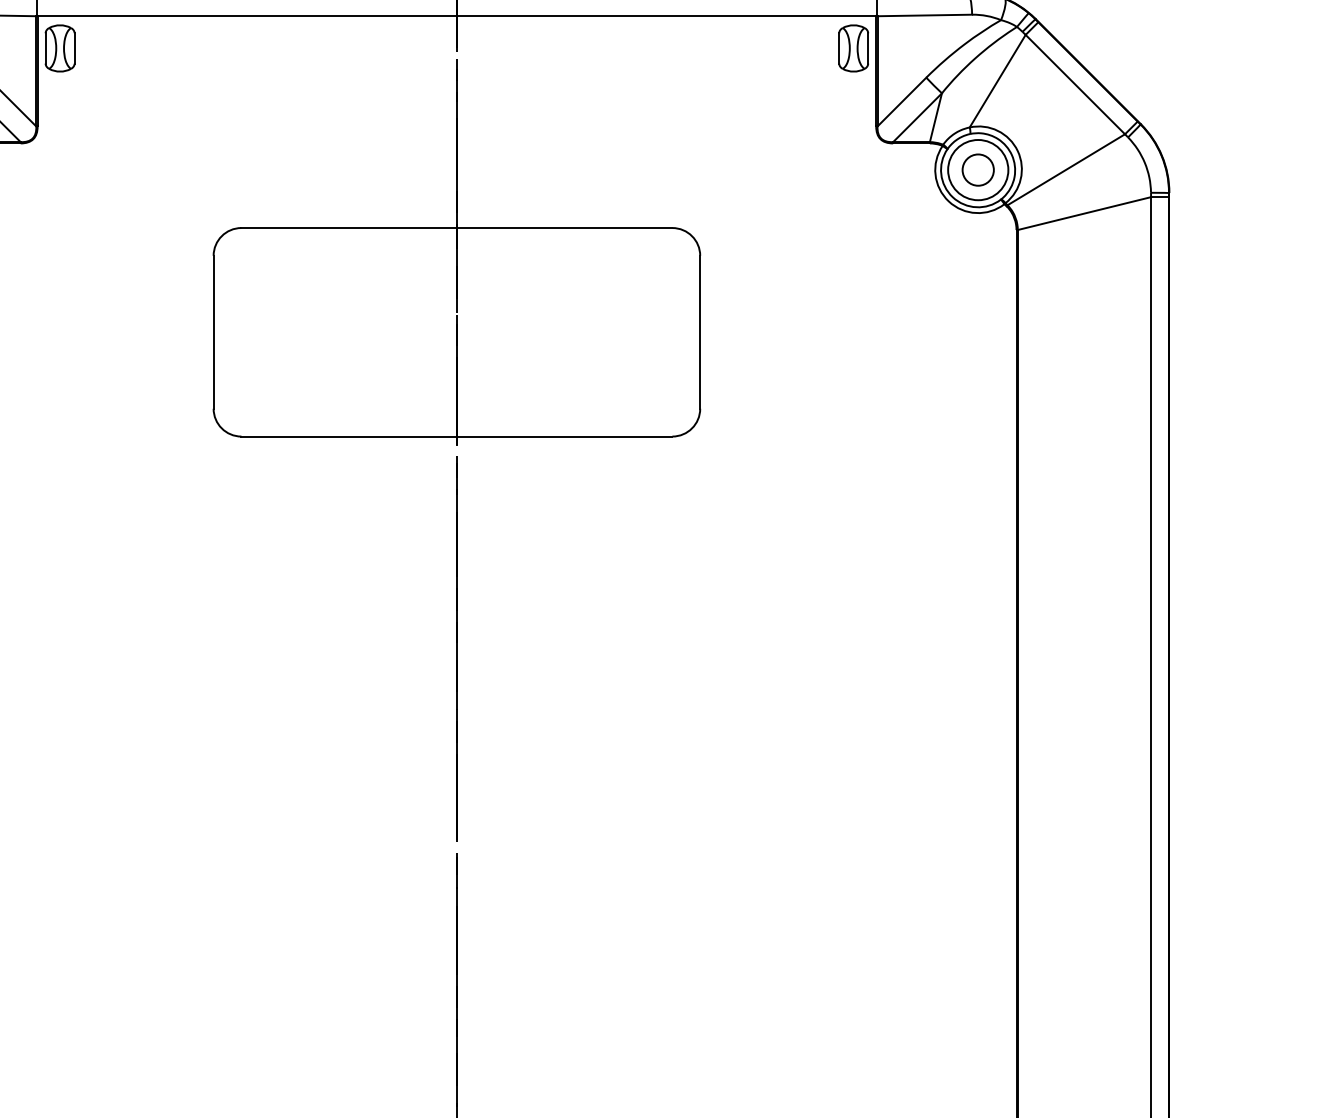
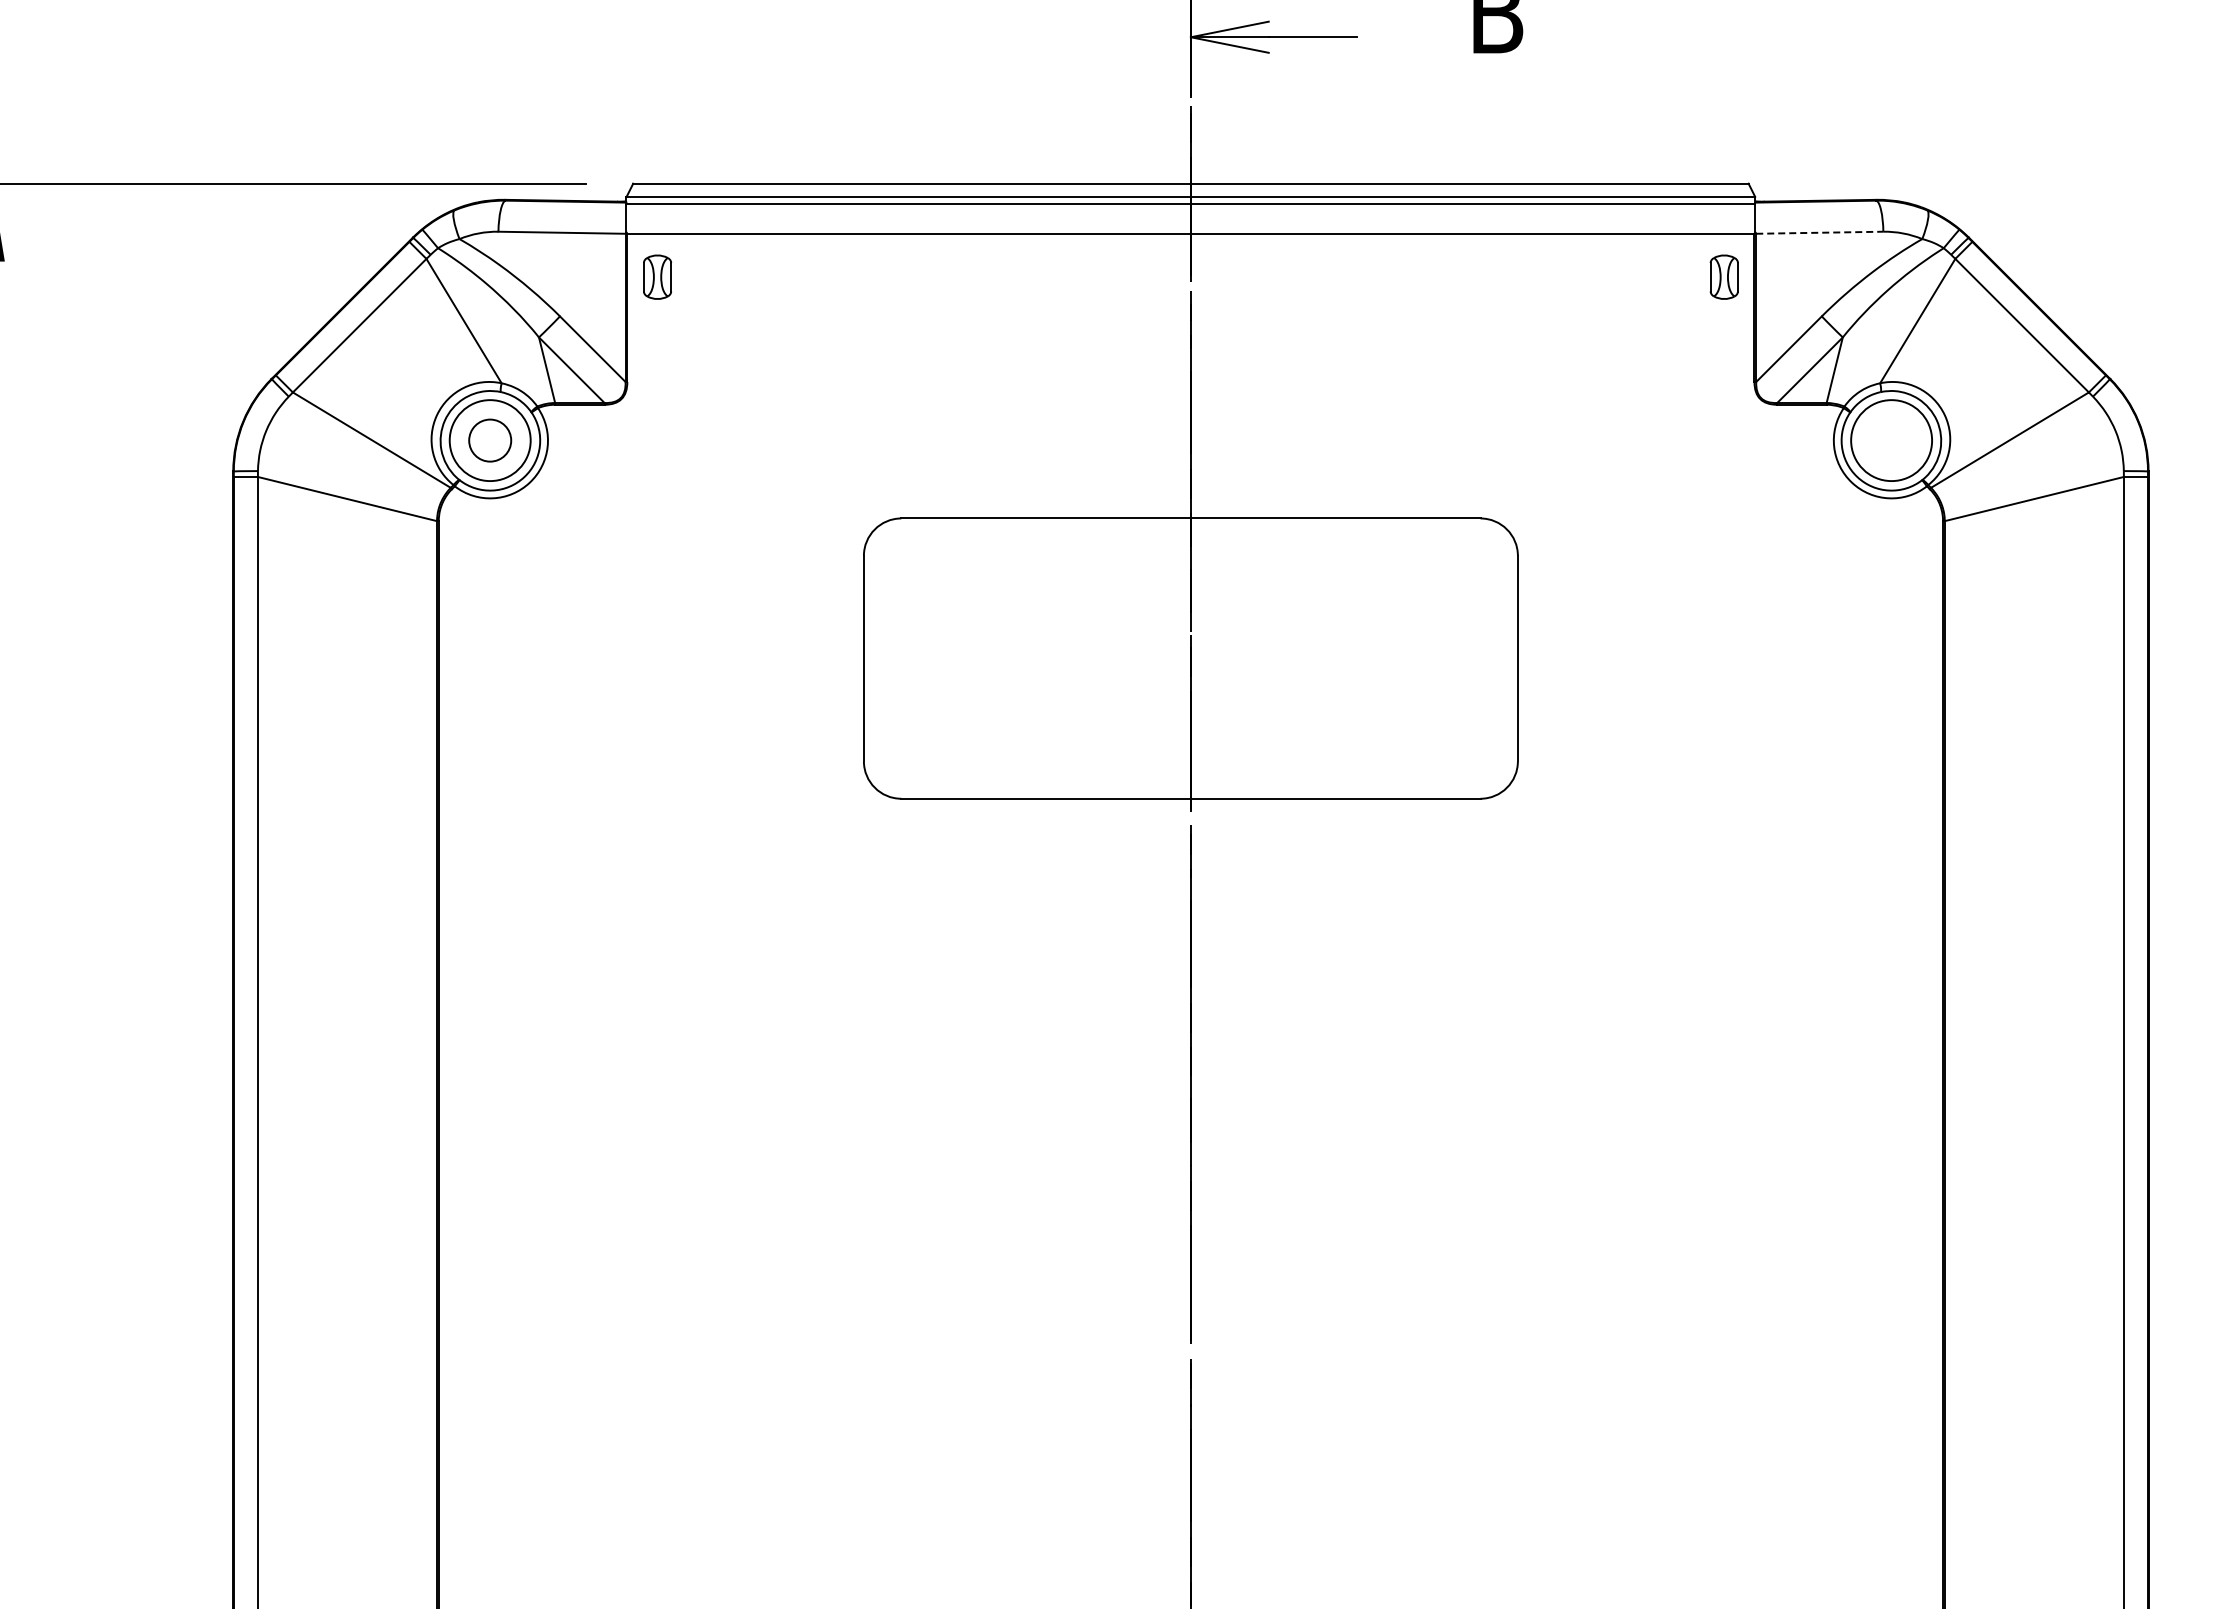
line: (924, 15) -> (1819, 232), solid -> dashed
part: (60, 48) -> (657, 277), size x0.7
part: (853, 48) -> (1724, 277), size x0.7
circle: (978, 170) -> (1891, 440), removed

